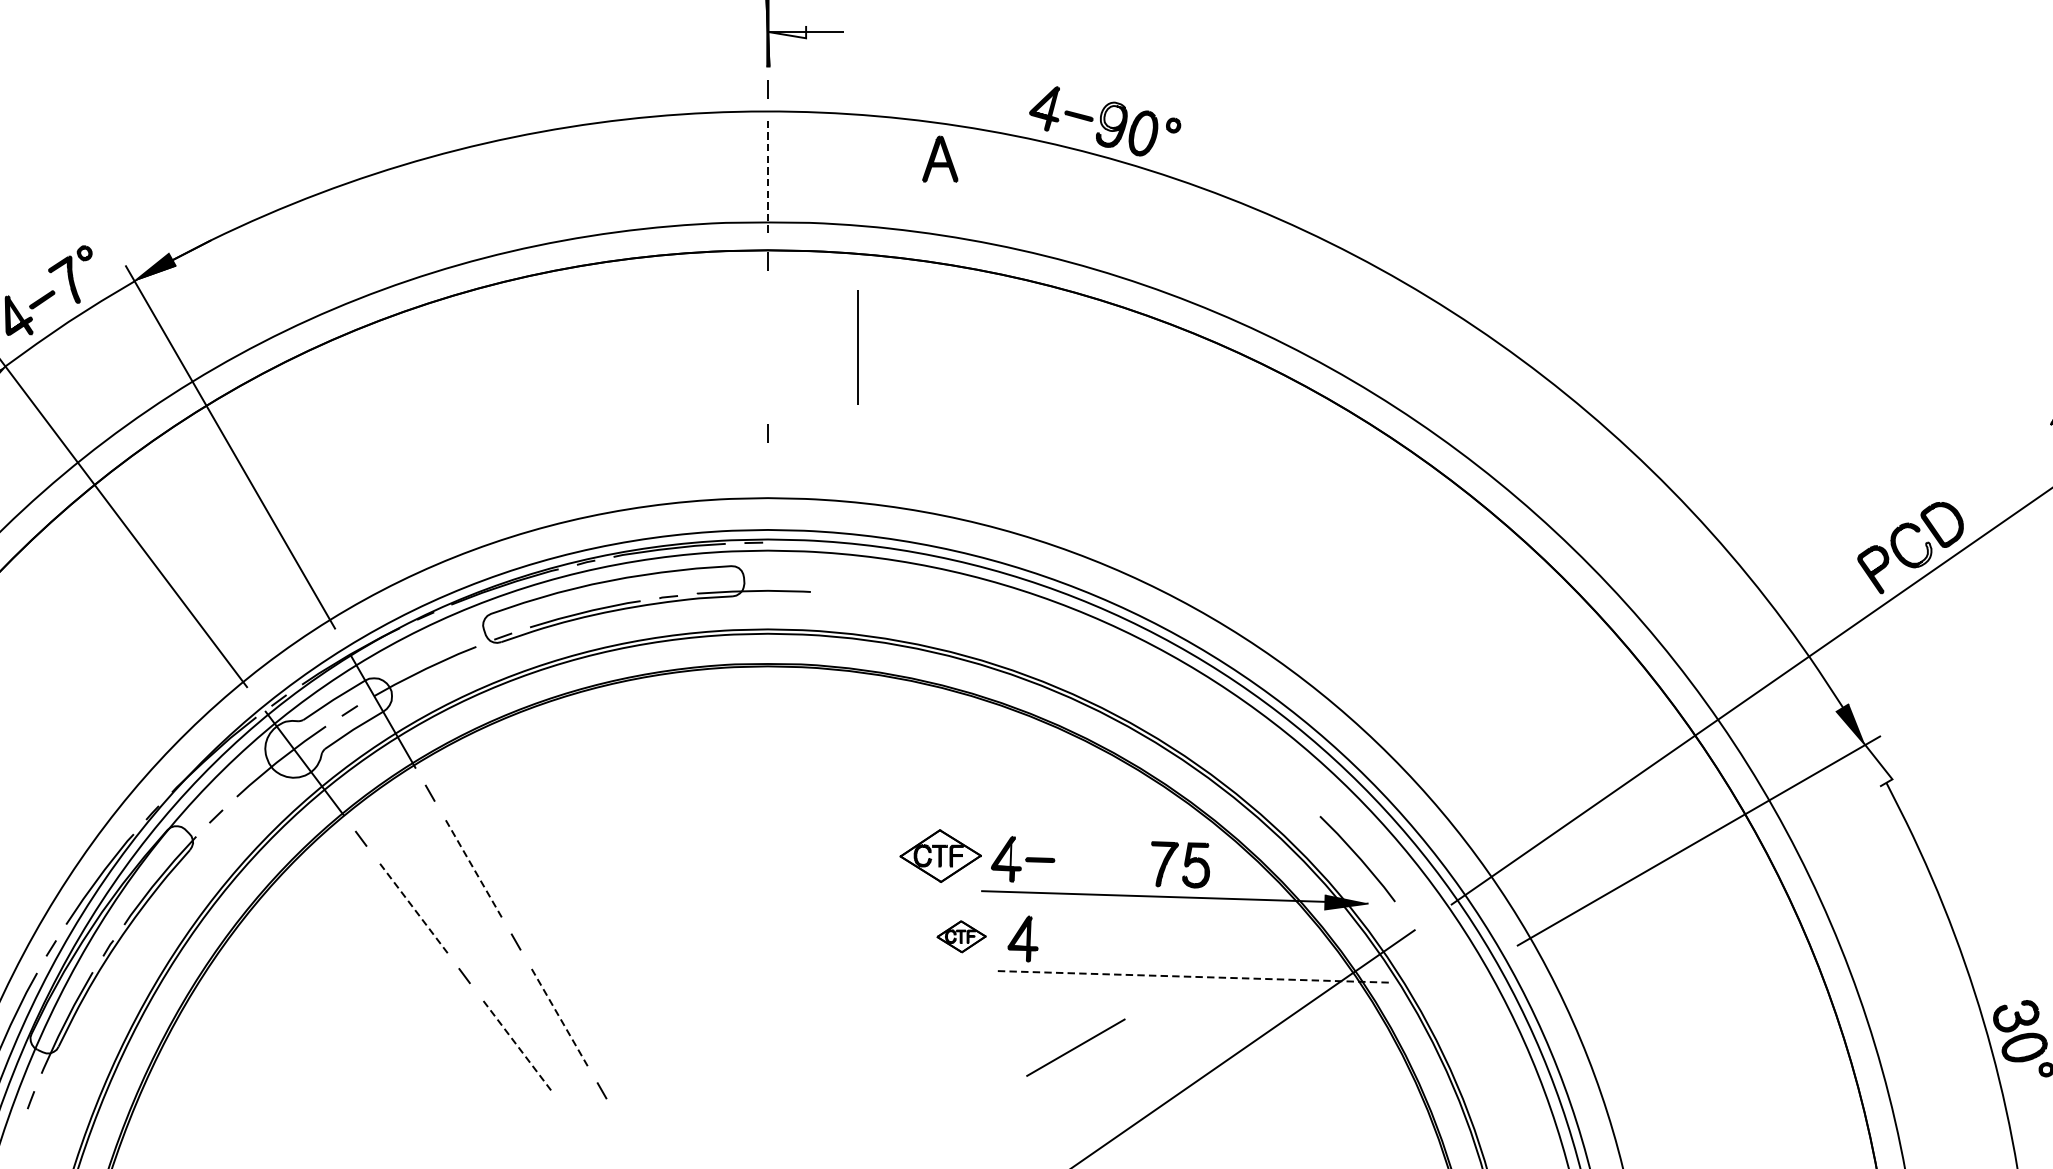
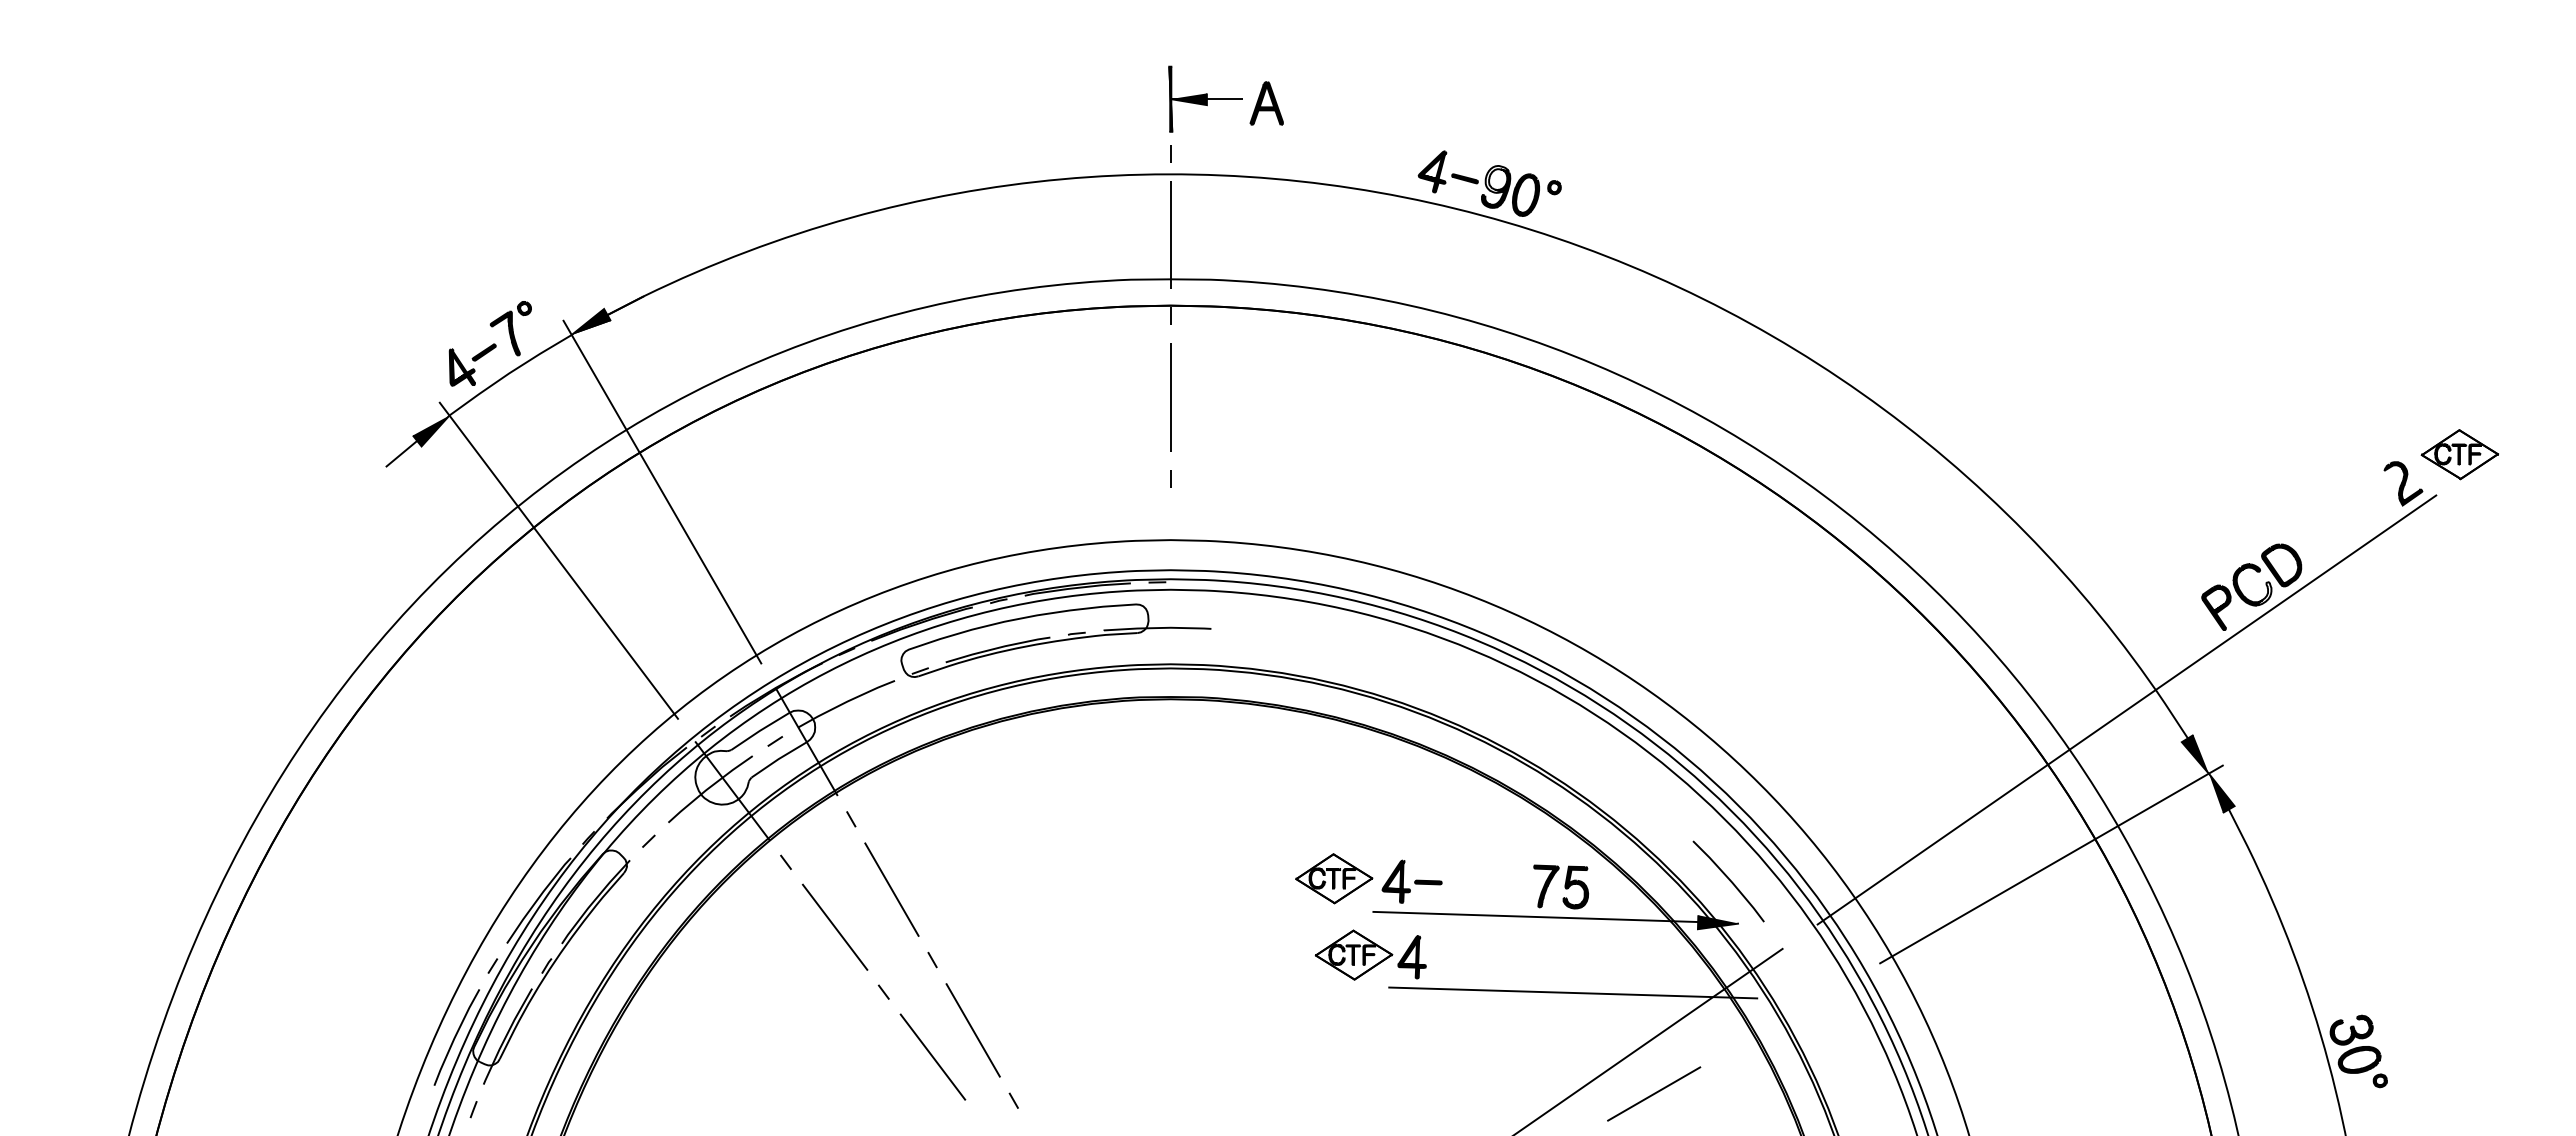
fill: (786, 32) -> (1188, 99), added
part: (939, 159) -> (1266, 103), moved
line: (767, 175) -> (1170, 234), dashed -> solid
line: (857, 347) -> (1170, 397), moved
fill: (1878, 764) -> (2221, 792), added
fill: (1005, 852) -> (1395, 875), added
line: (472, 867) -> (891, 889), dashed -> solid
line: (412, 906) -> (834, 926), dashed -> solid
part: (961, 936) -> (1353, 954), size x1.67
line: (1193, 976) -> (1573, 992), dashed -> solid
line: (558, 1015) -> (972, 1029), dashed -> solid
line: (516, 1044) -> (932, 1056), dashed -> solid
line: (1076, 1047) -> (1654, 1093), moved

